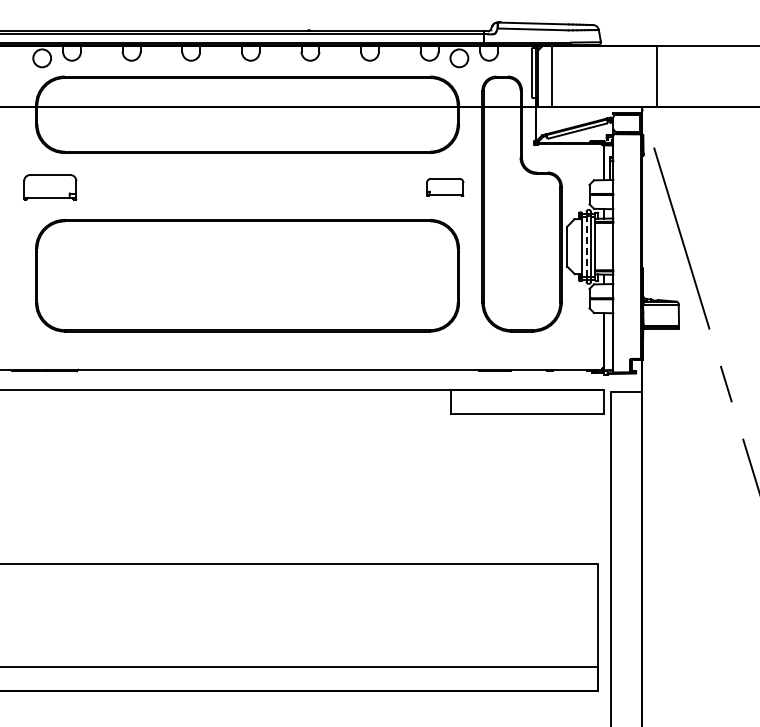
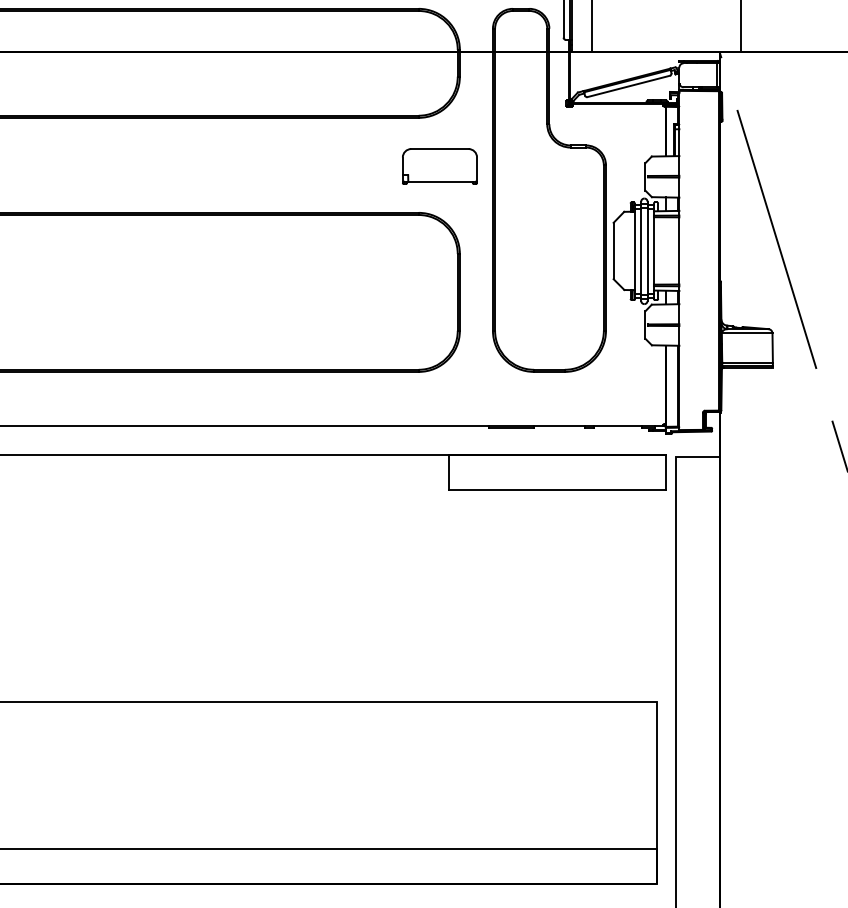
part: (445, 187) -> (440, 166), size x1.43
line: (586, 246) -> (641, 250), dashed -> solid

